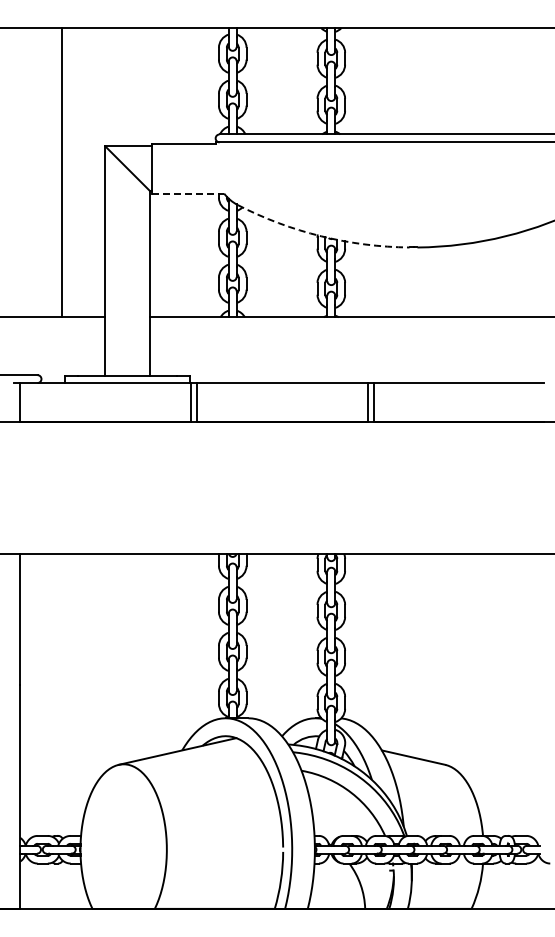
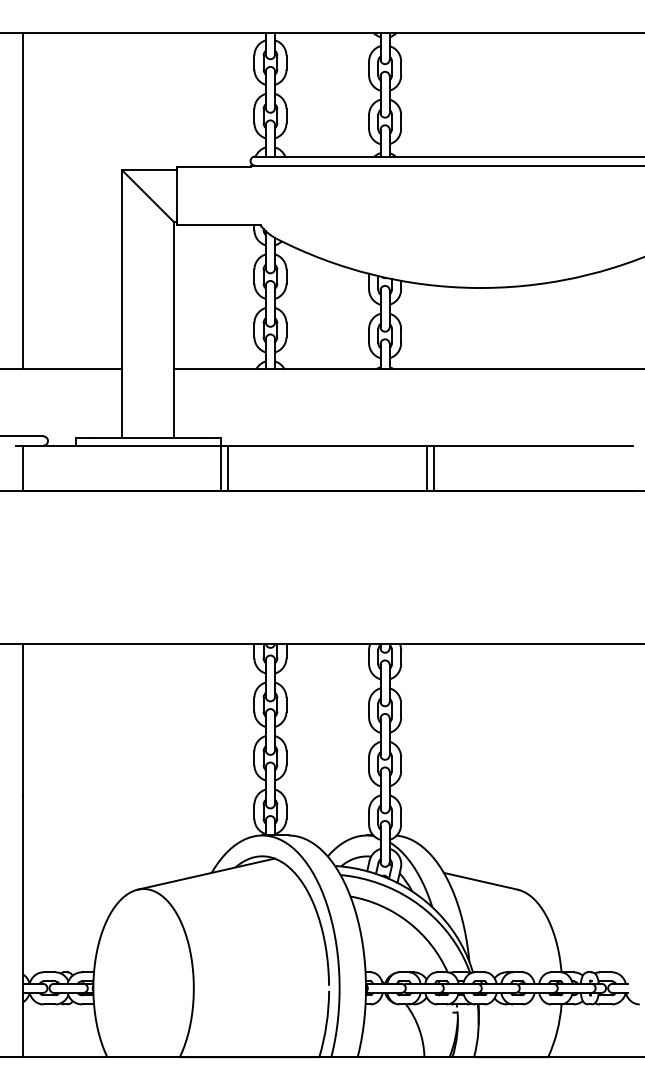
line: (62, 172) -> (23, 200), moved
line: (188, 193) -> (218, 225), dashed -> solid
arc: (321, 236) -> (373, 275), dashed -> solid

